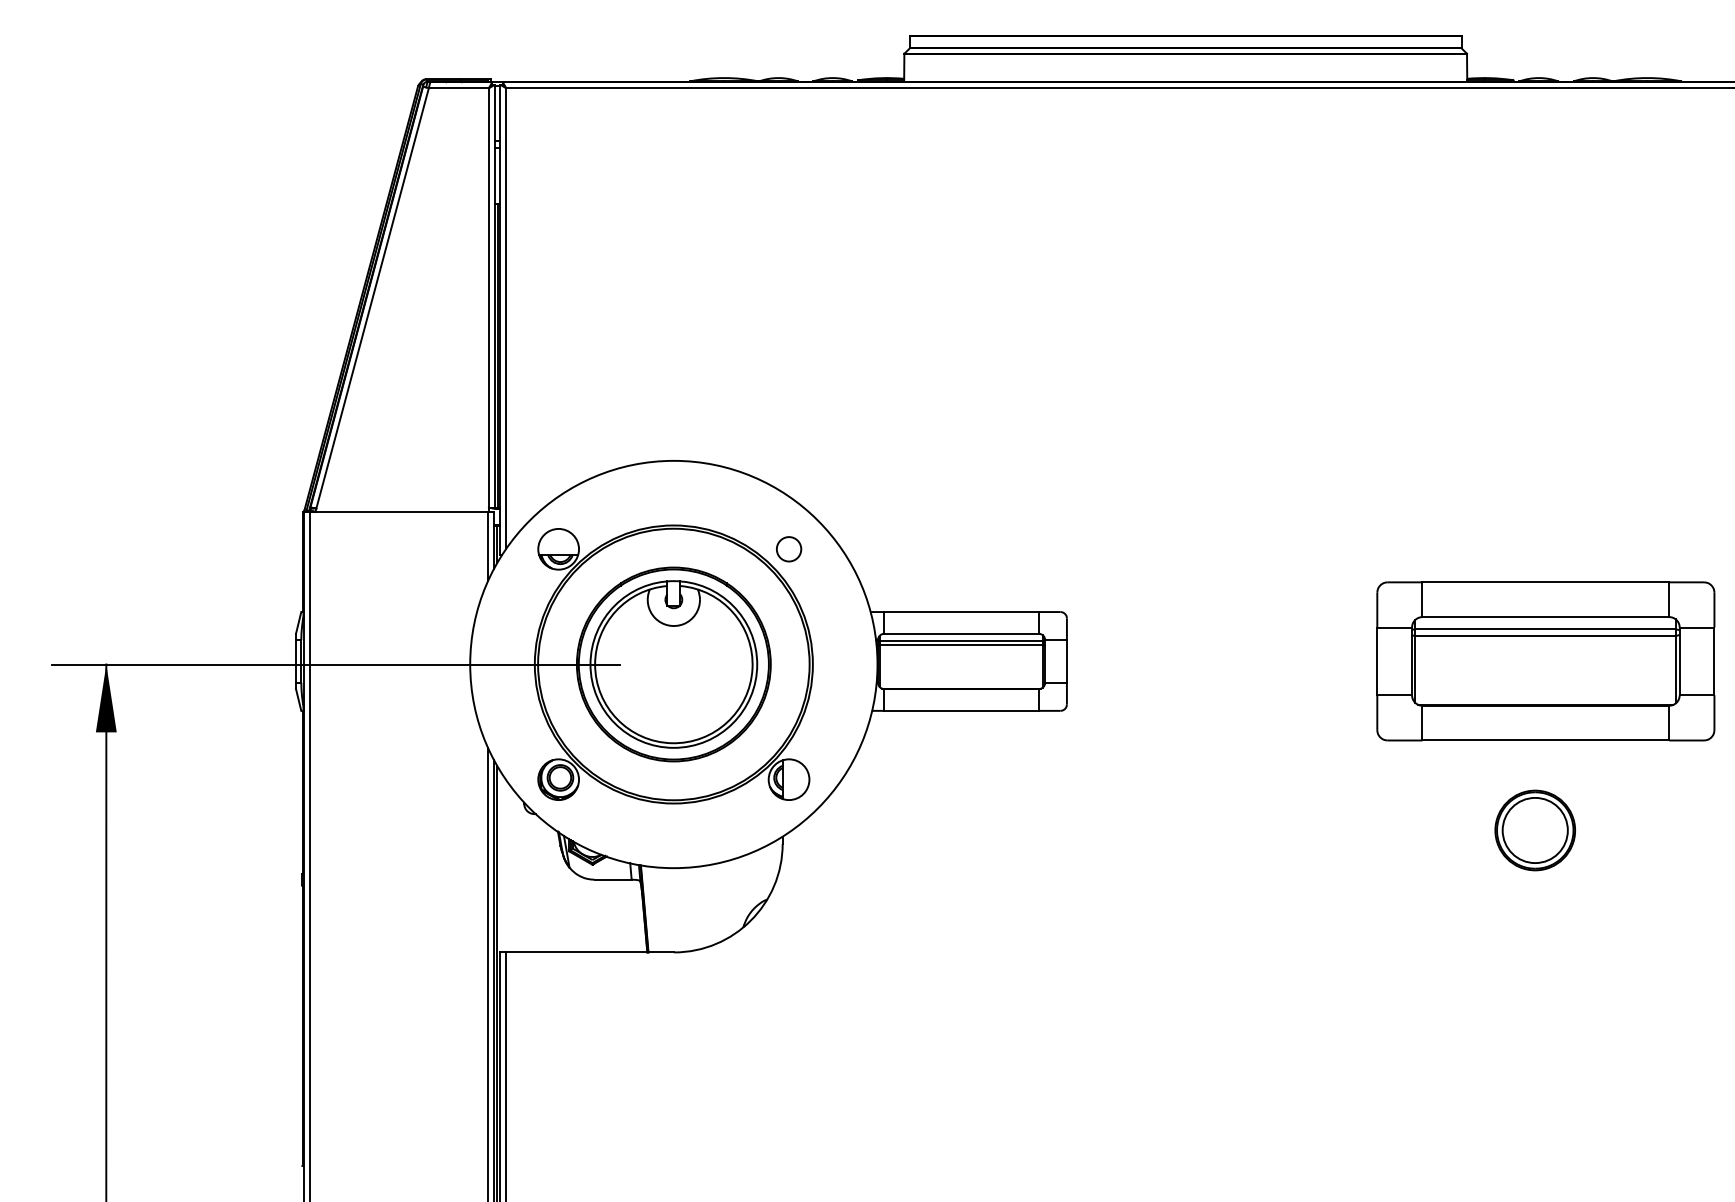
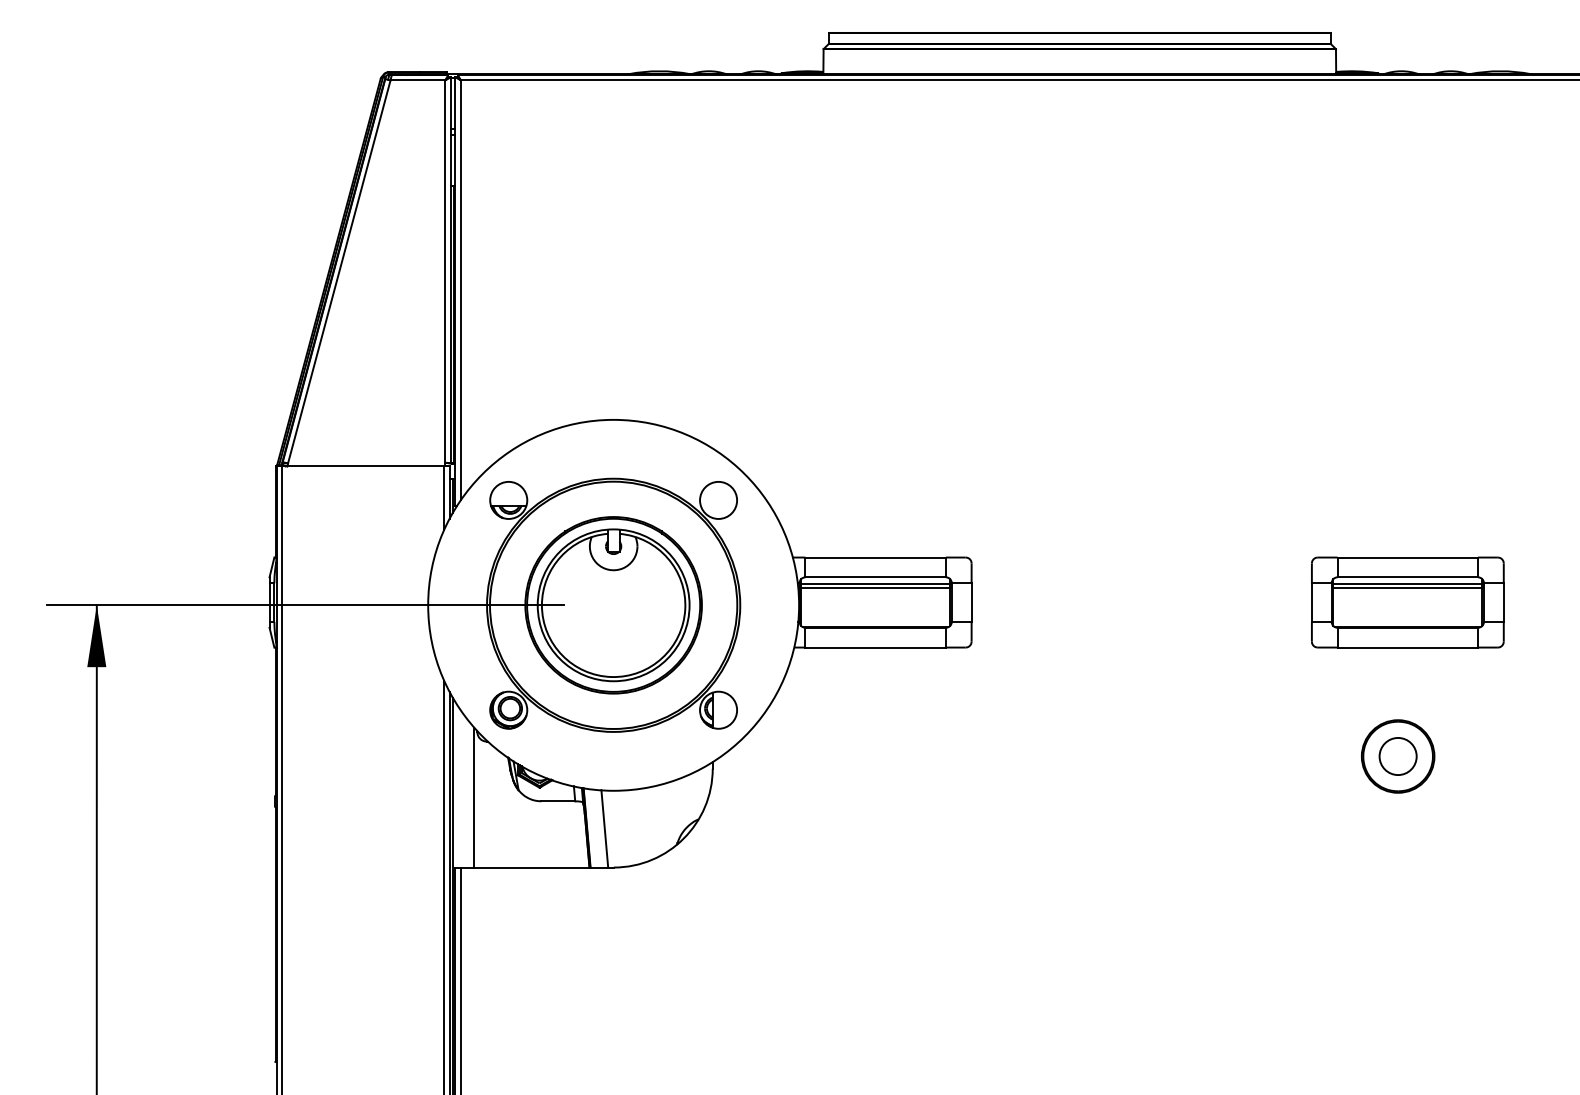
circle: (788, 548) -> (718, 499), size x1.67
part: (1545, 661) -> (1407, 602), size x0.62
circle: (1534, 830) -> (1397, 756), size x0.62
line: (521, 875) -> (474, 797), added
line: (663, 909) -> (604, 828), added

